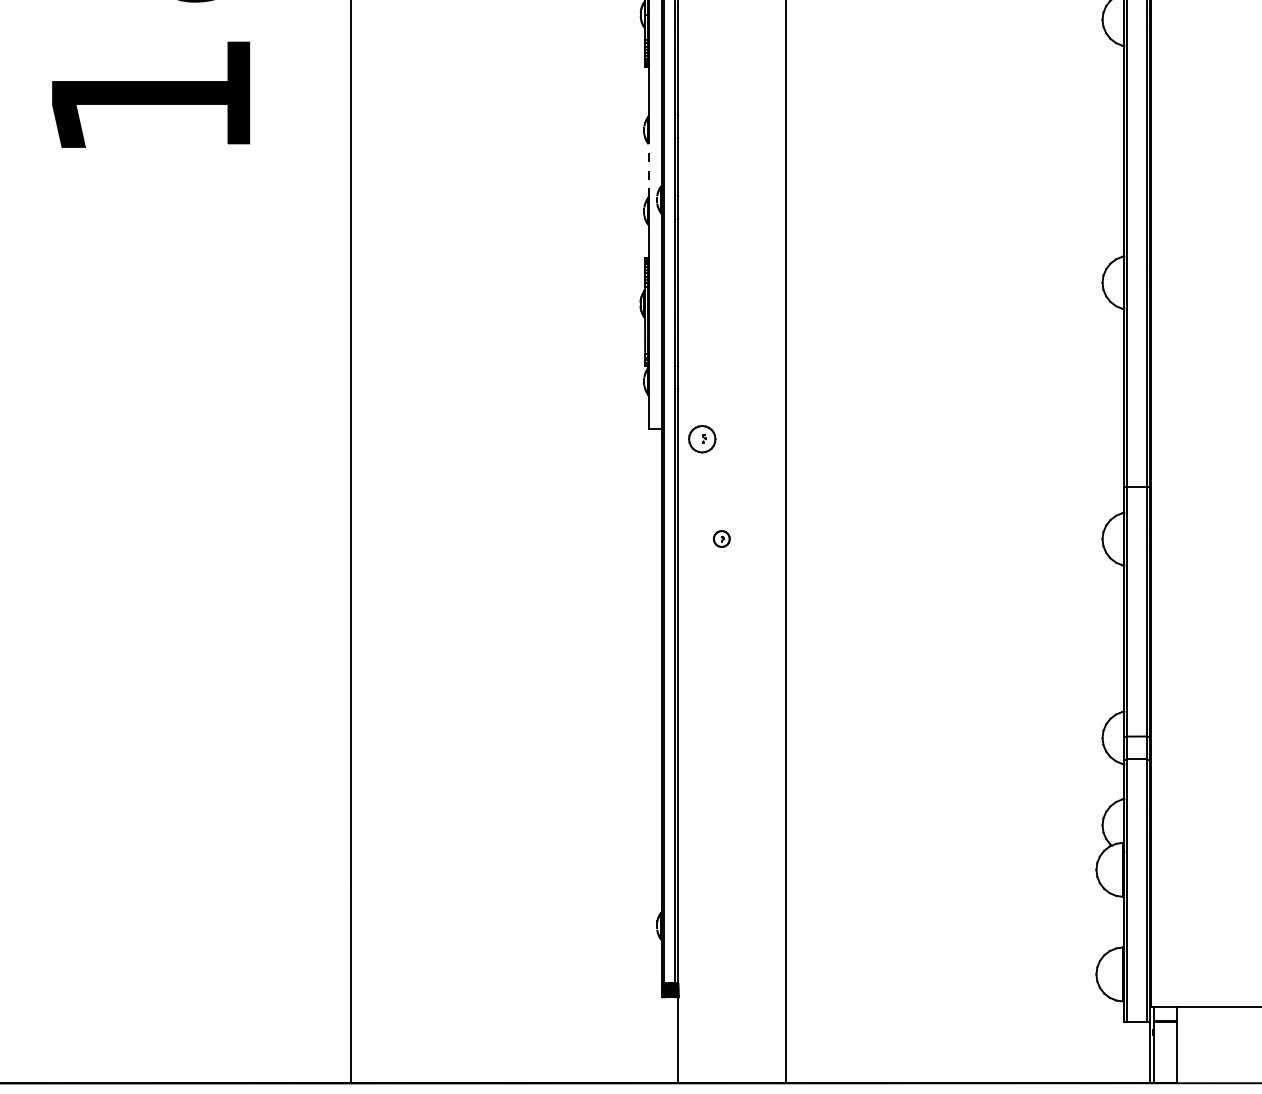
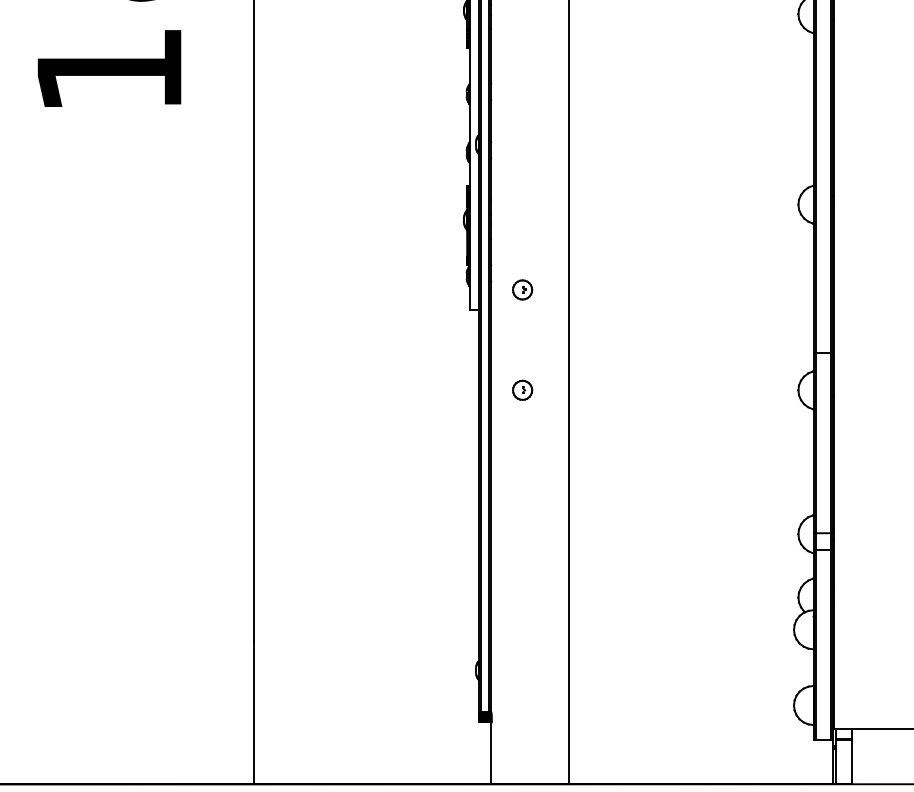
line: (648, 170) -> (469, 123), dashed -> solid
part: (702, 438) -> (522, 289), moved
part: (721, 538) -> (522, 389), size x1.67

